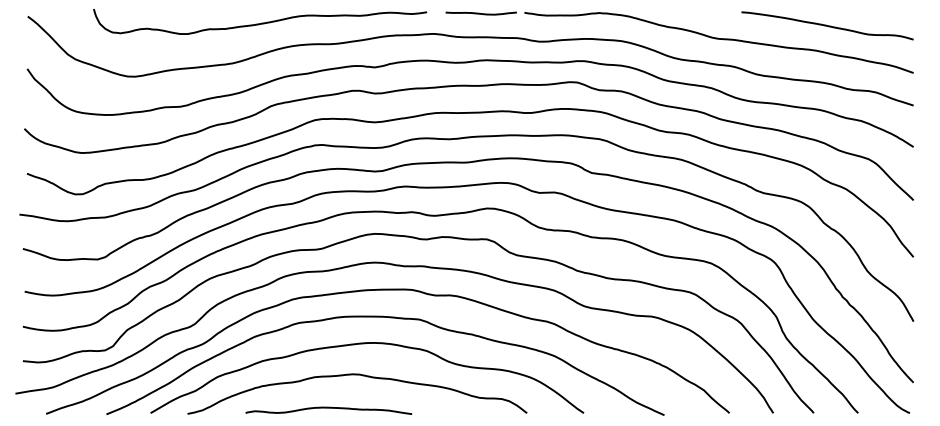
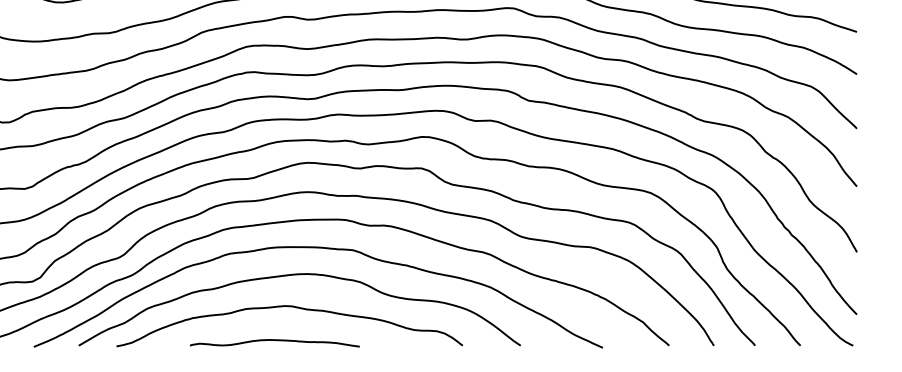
curve: (328, 408) -> (274, 340), moved

